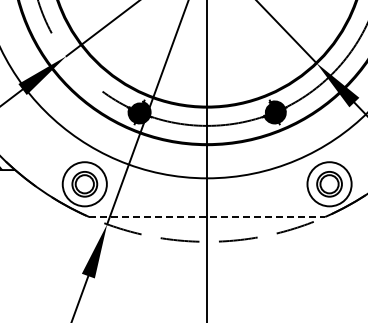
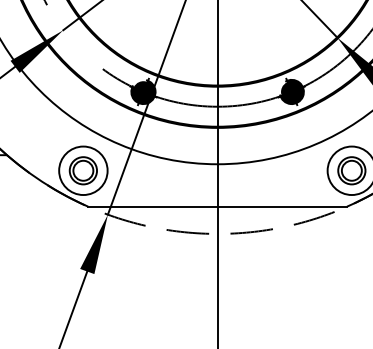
line: (207, 216) -> (217, 206), dashed -> solid

